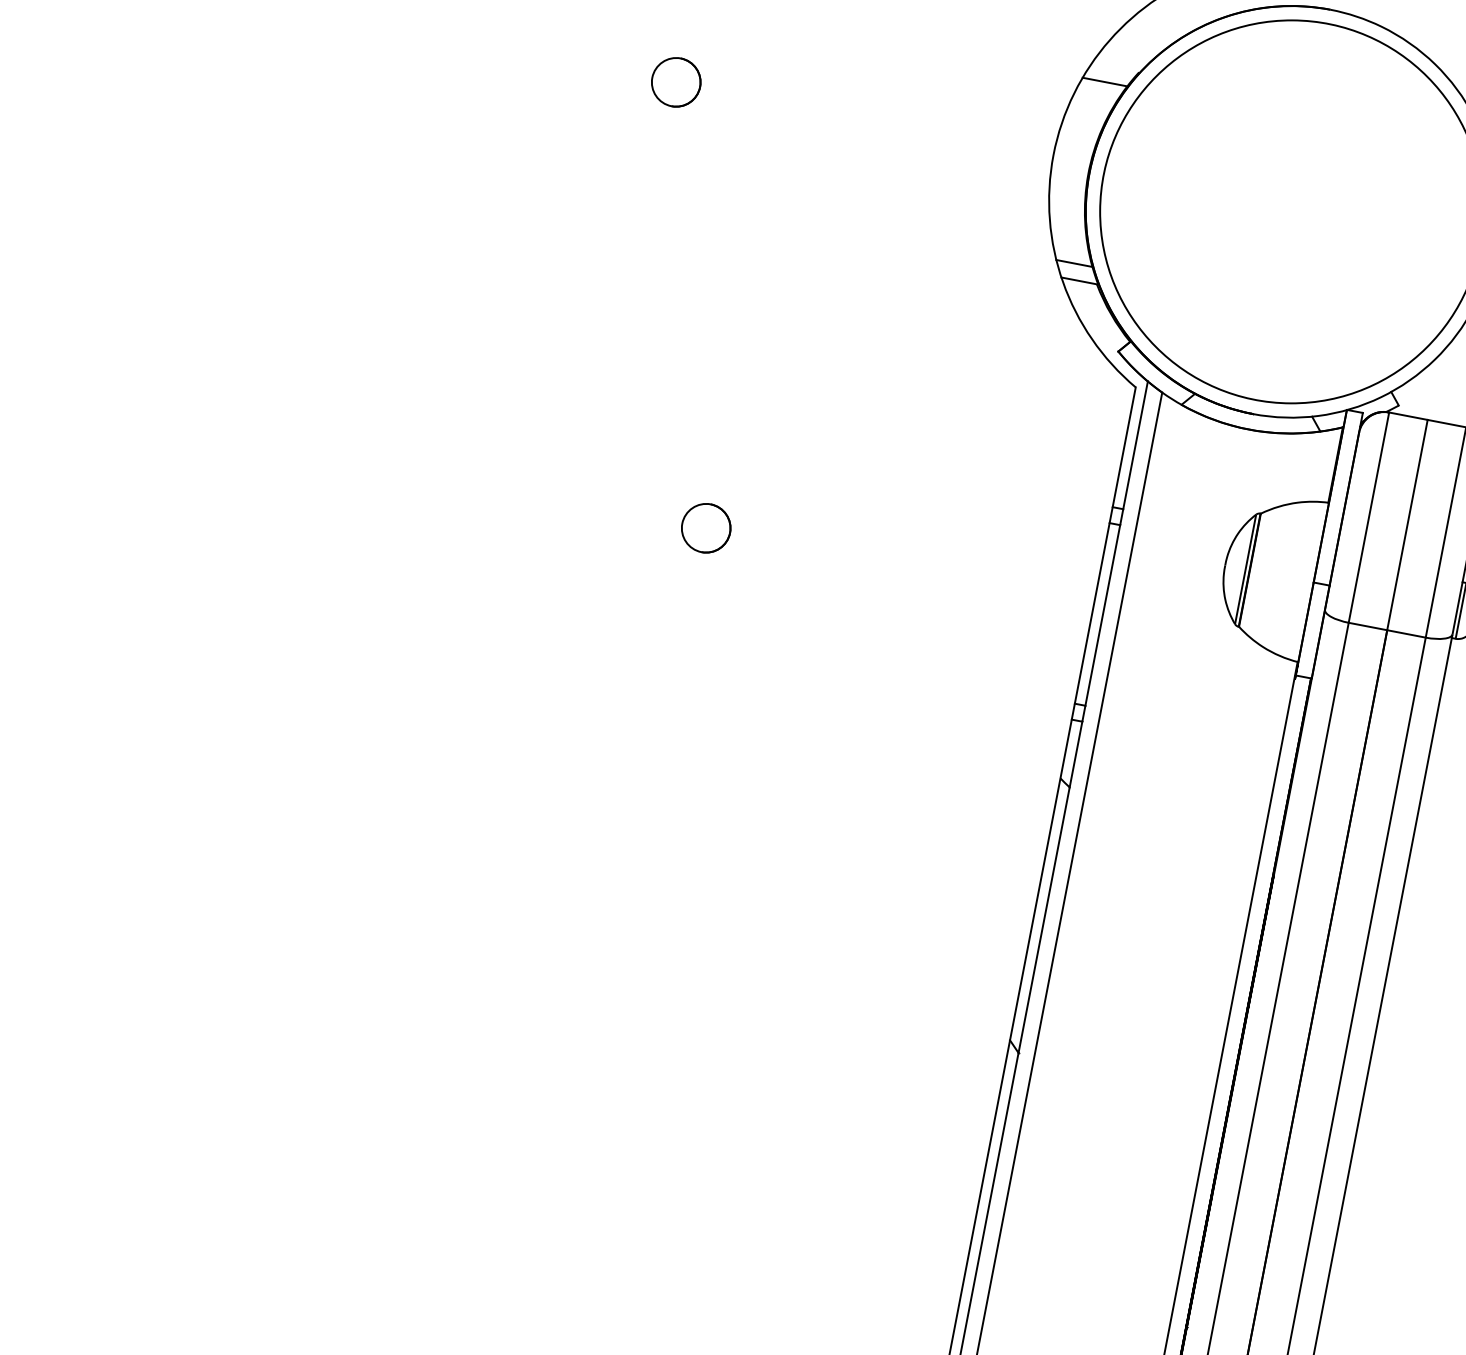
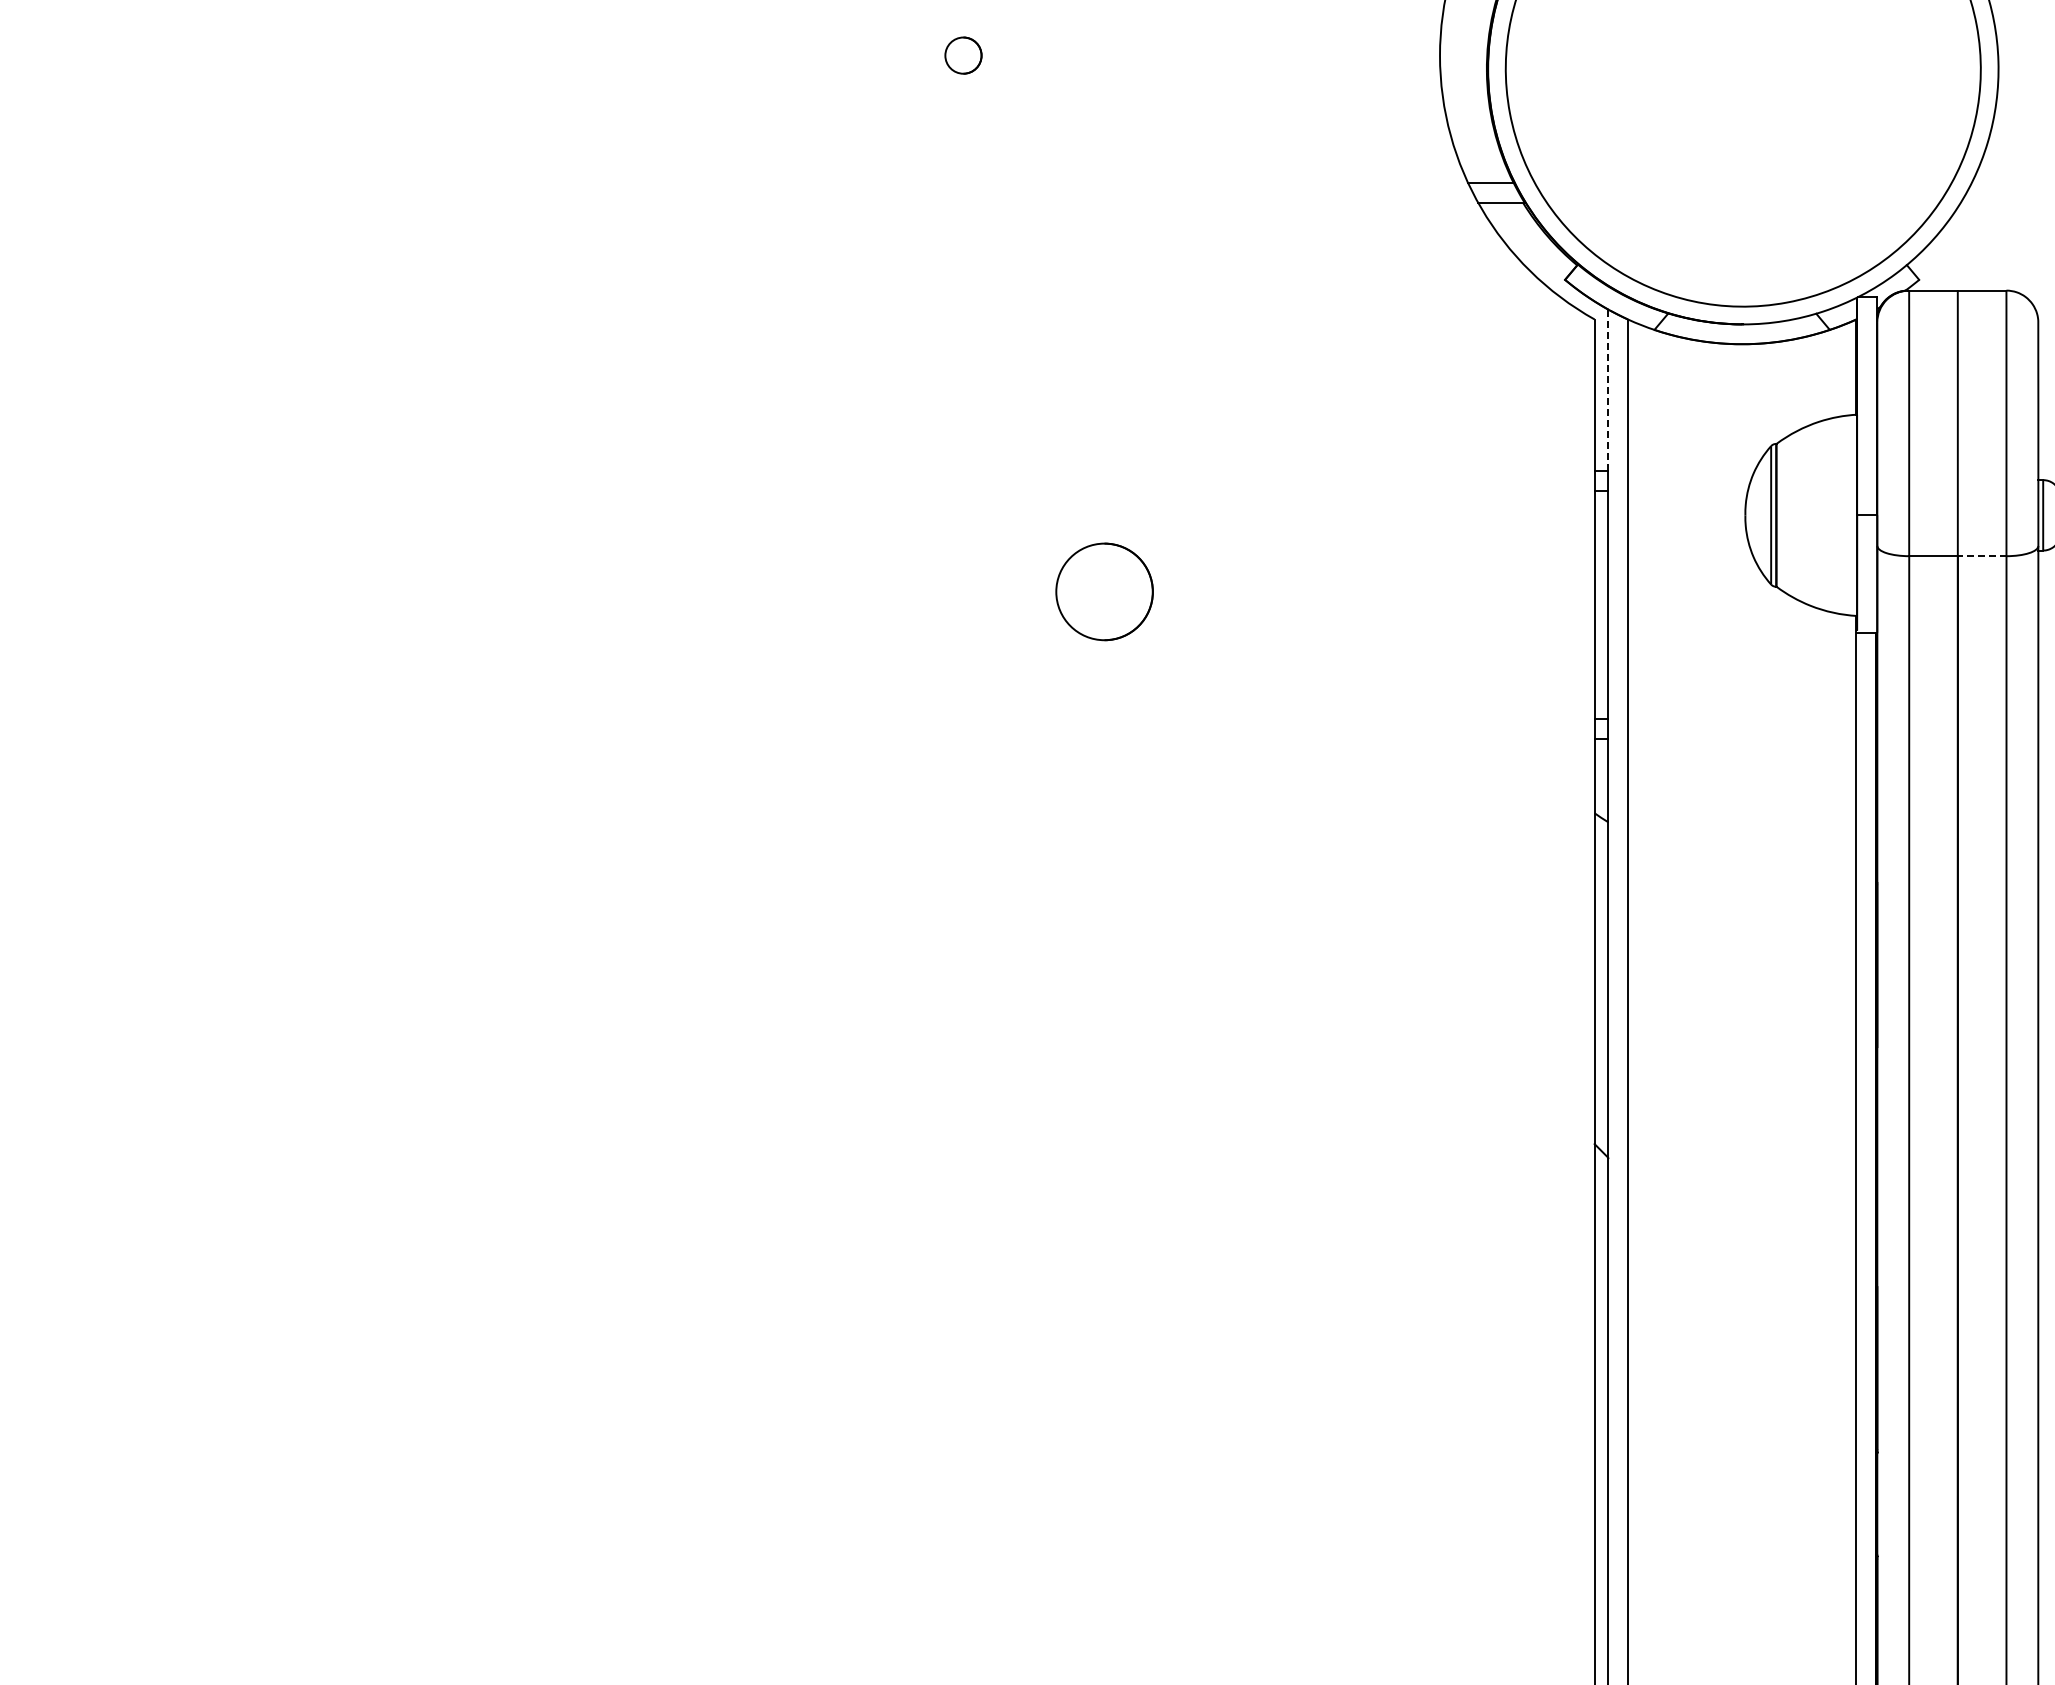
circle: (676, 82) -> (963, 55), size x0.6
line: (1135, 445) -> (1608, 390), solid -> dashed
circle: (706, 528) -> (1104, 591), size x1.6
line: (1405, 634) -> (1981, 556), solid -> dashed

